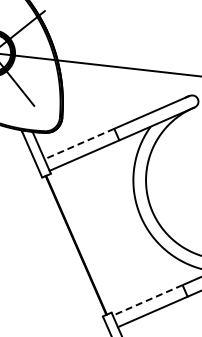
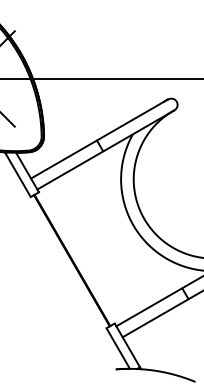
line: (78, 143) -> (63, 159), dashed -> solid
line: (146, 300) -> (148, 307), dashed -> solid

